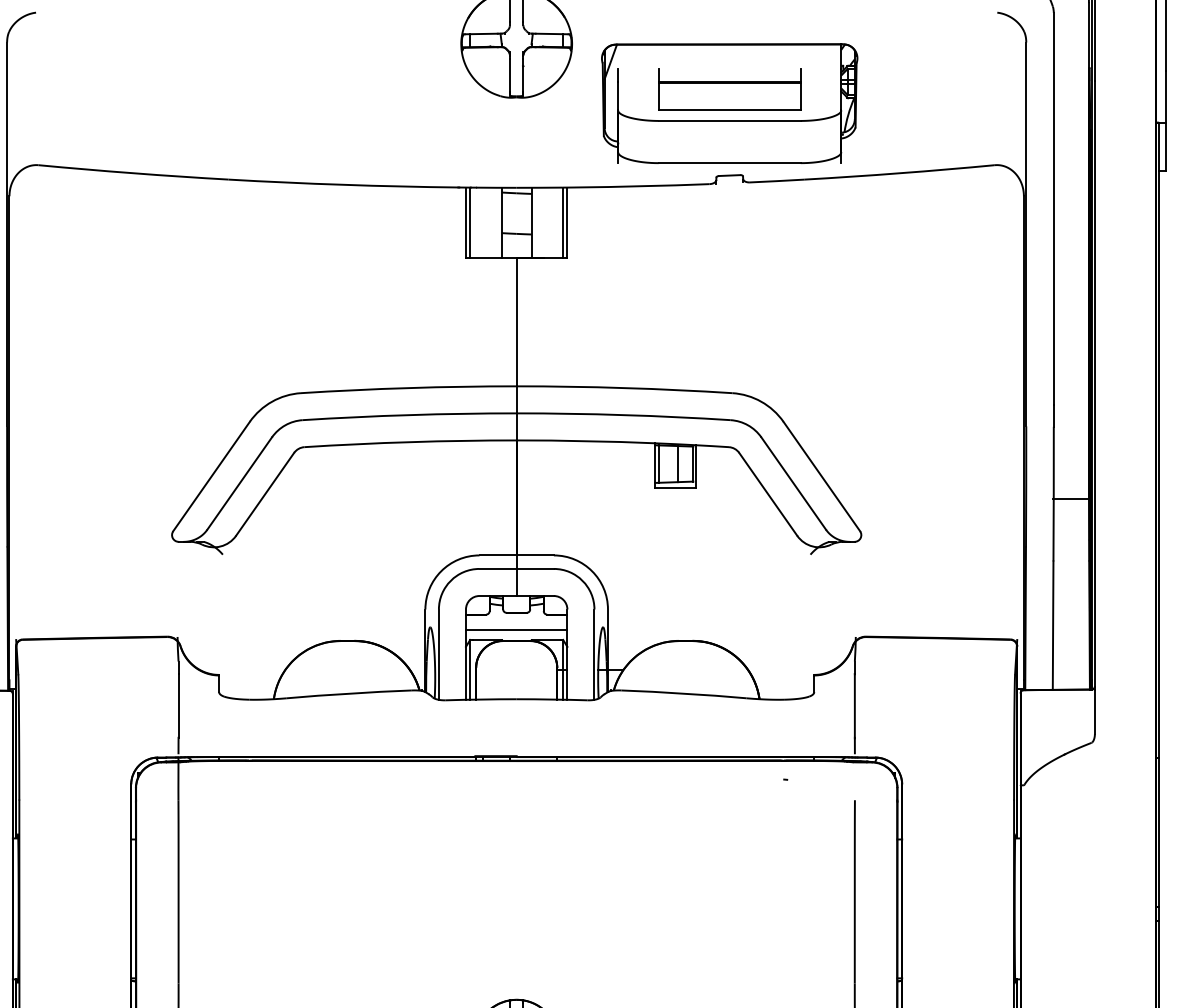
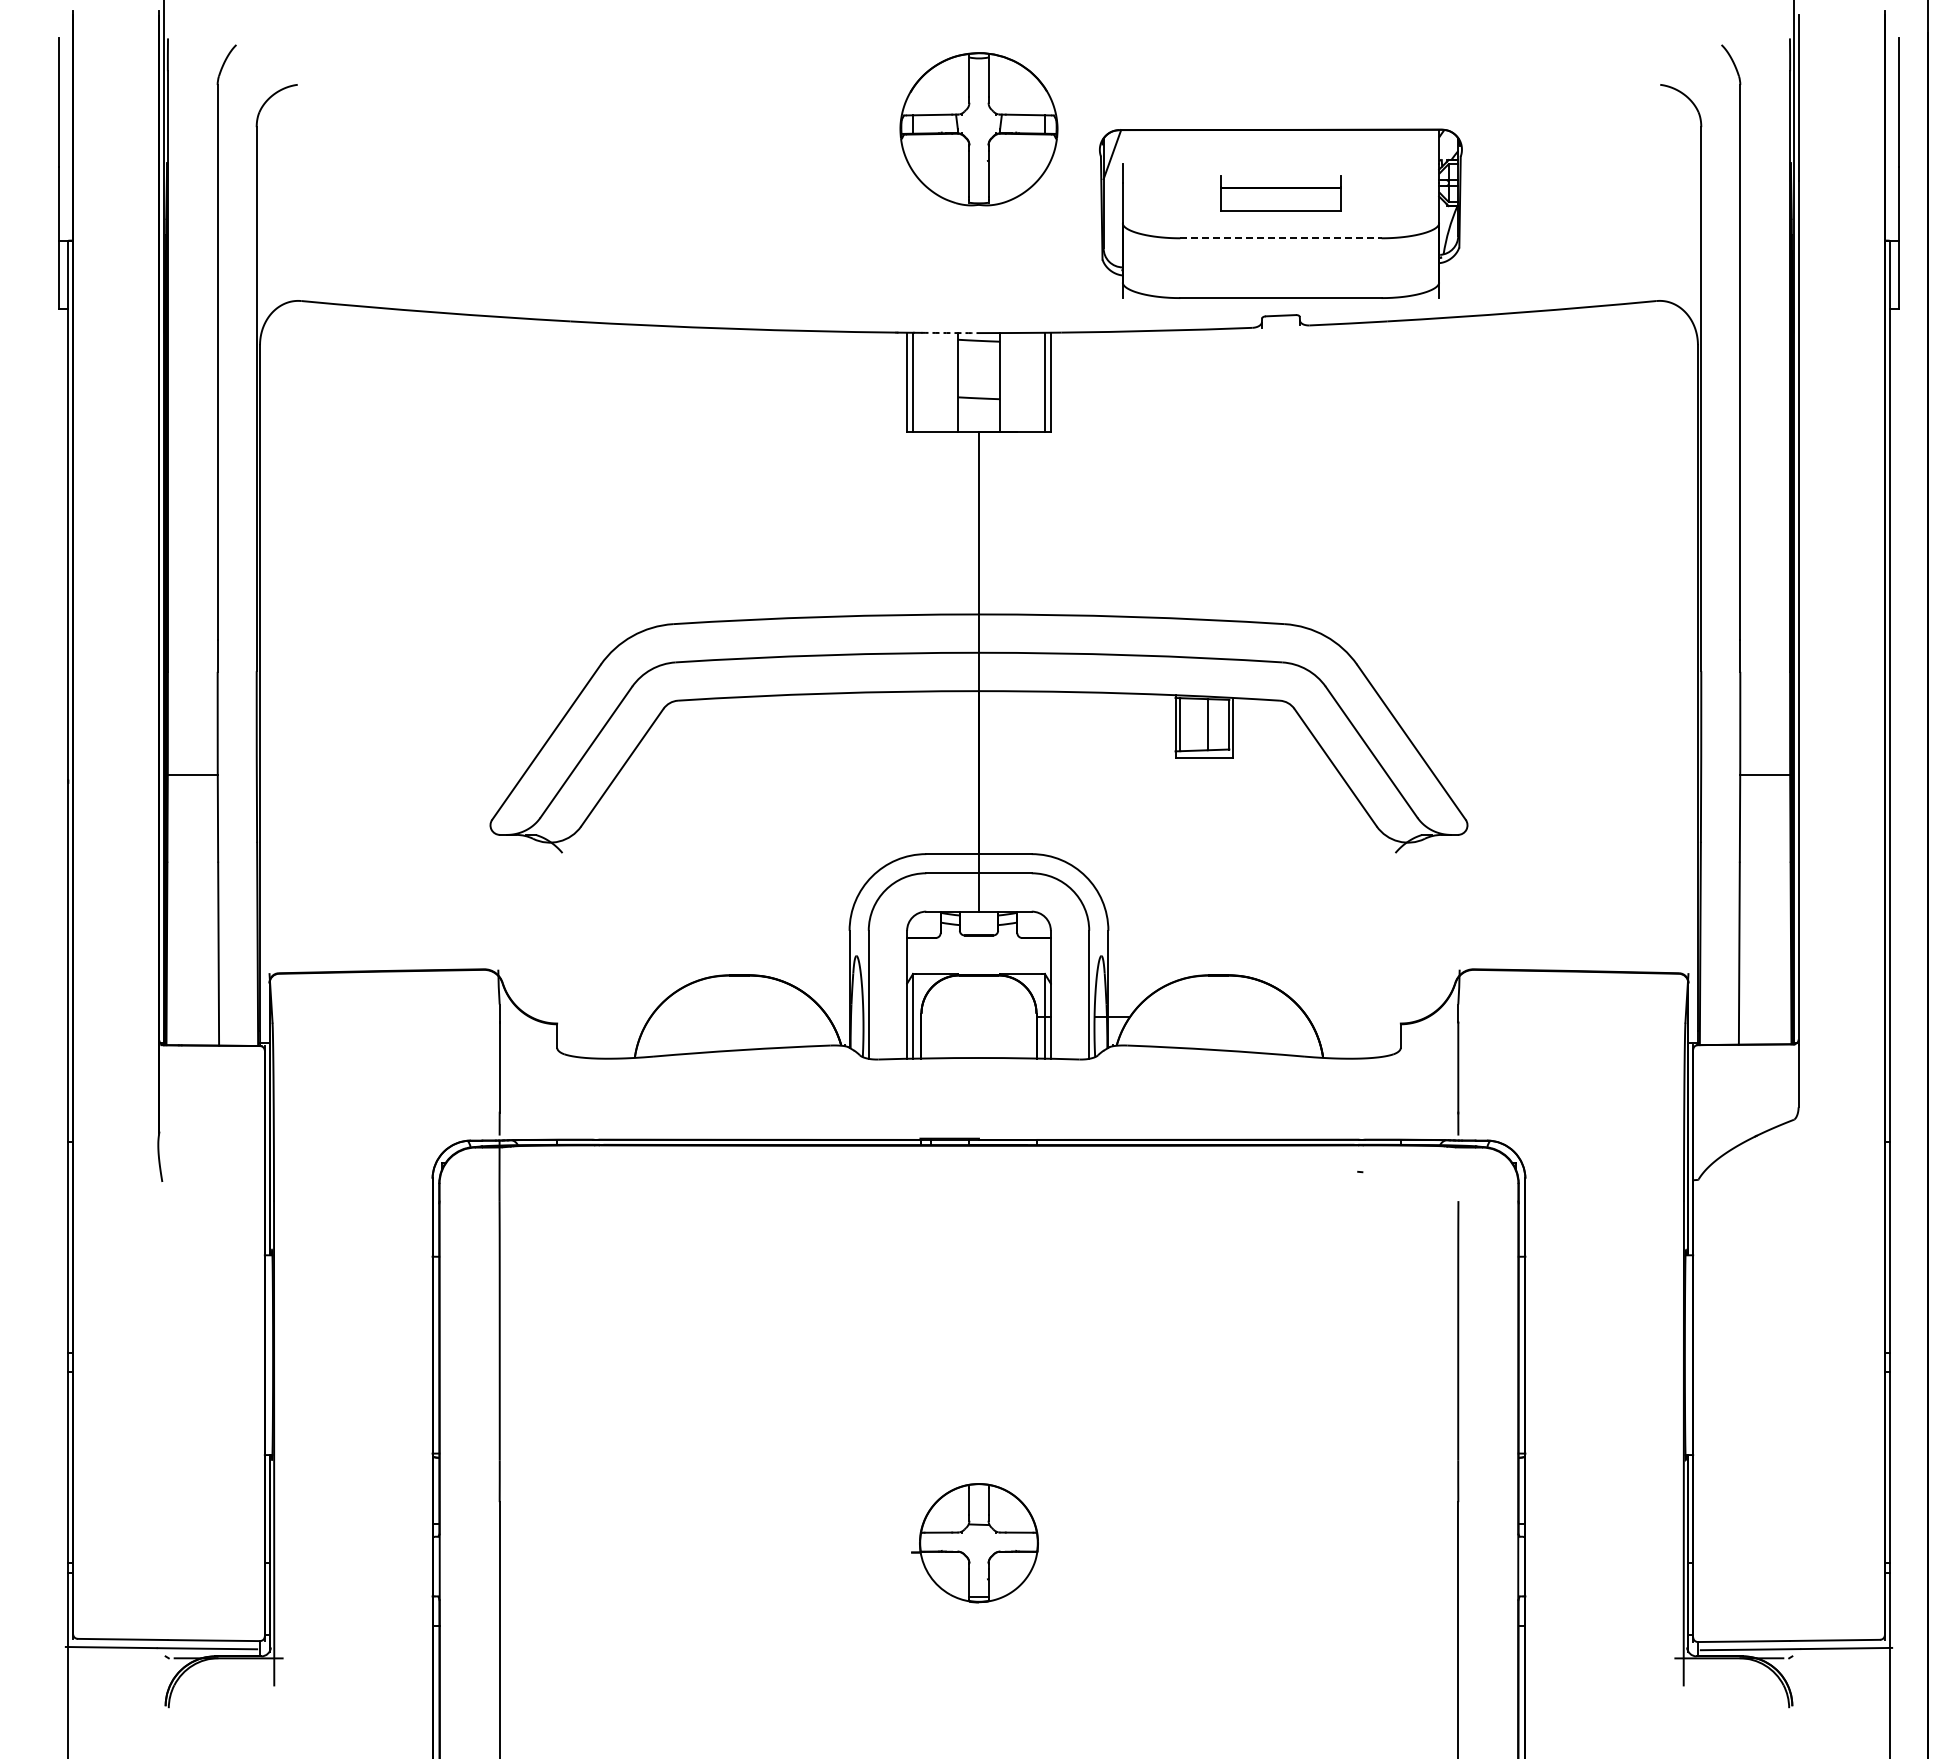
part: (729, 89) -> (1280, 193), size x0.6
line: (729, 121) -> (1280, 238), solid -> dashed
arc: (496, 188) -> (950, 333), solid -> dashed
line: (516, 629) -> (978, 959), removed

